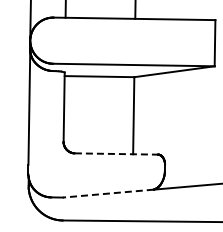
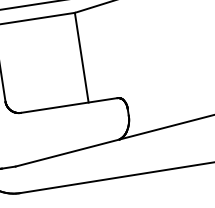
line: (116, 154) -> (69, 106), dashed -> solid
line: (108, 193) -> (67, 152), dashed -> solid

